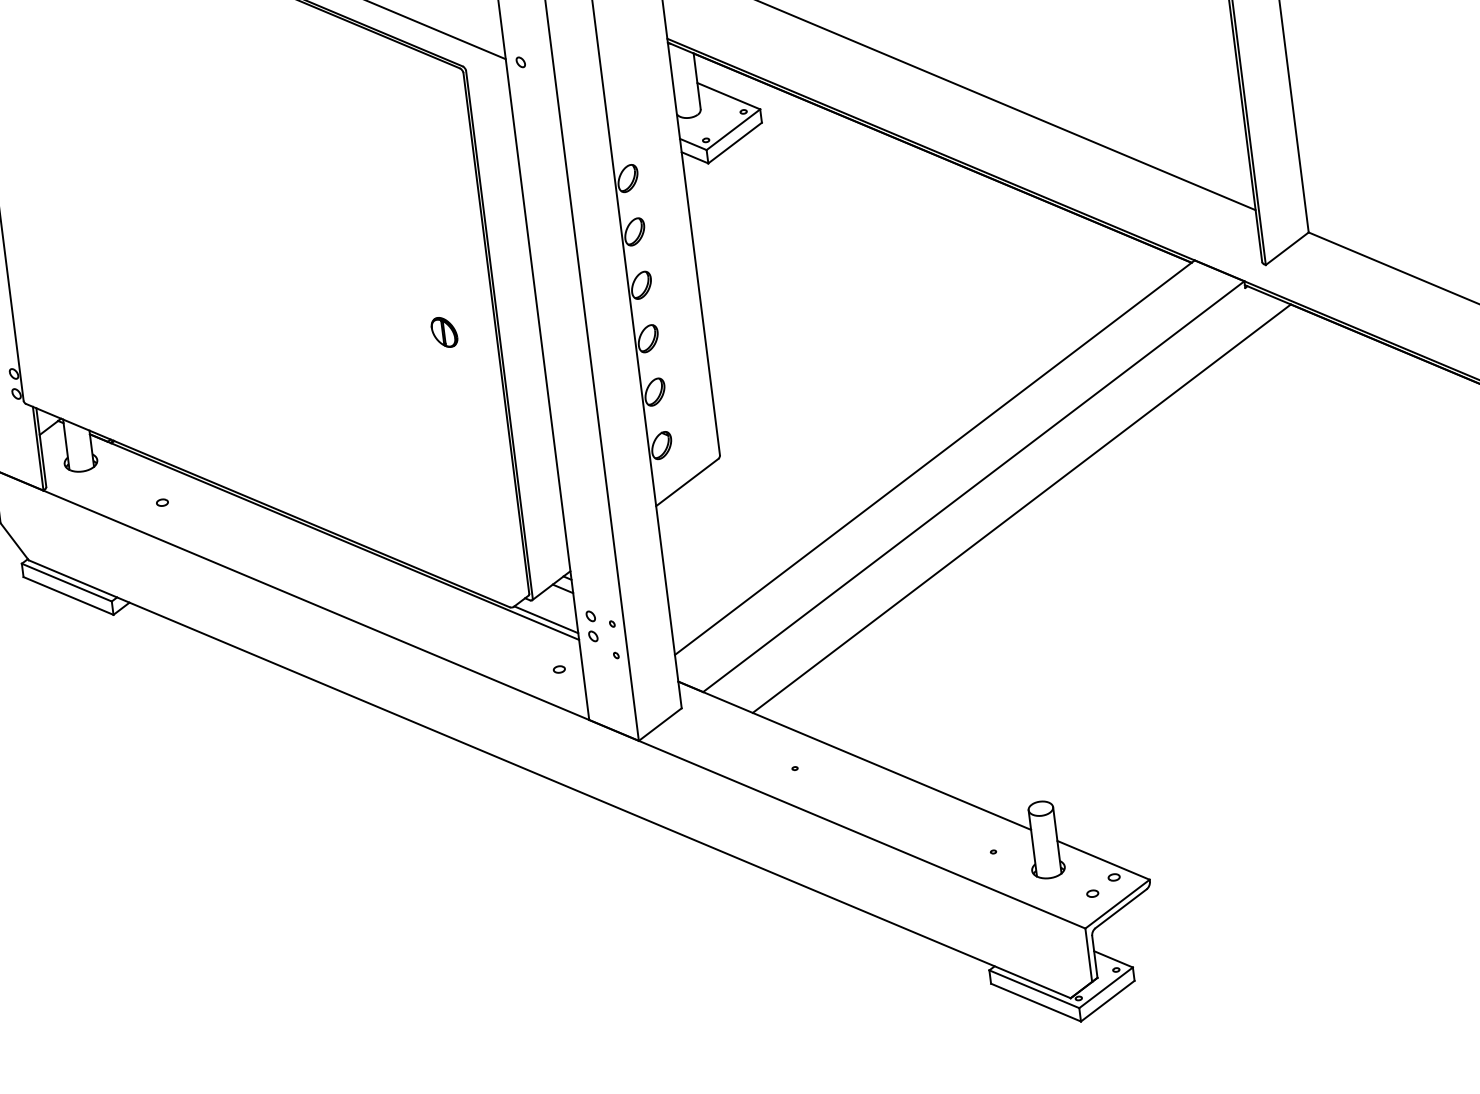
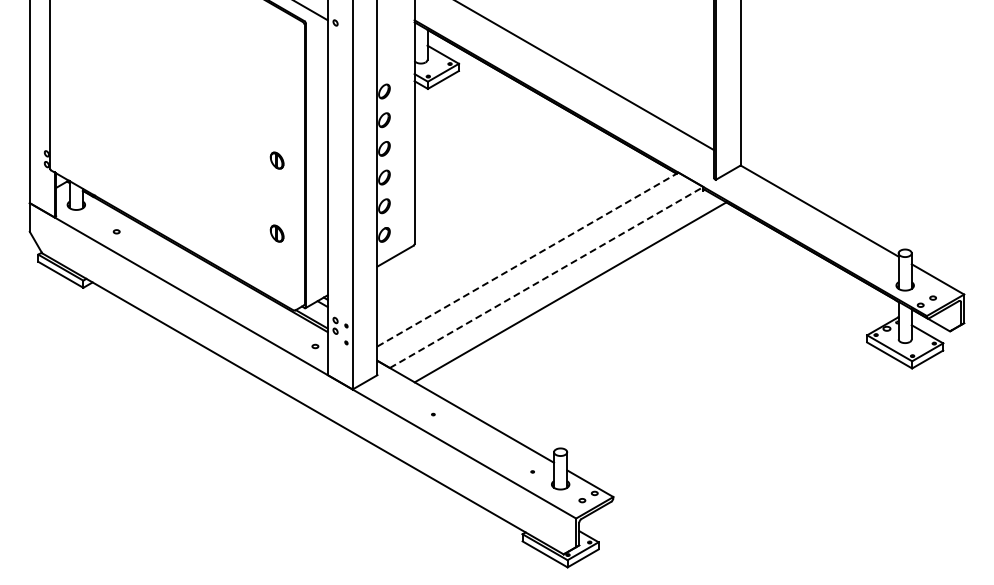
line: (935, 457) -> (528, 259), solid -> dashed
part: (460, 468) -> (276, 233), added
line: (975, 486) -> (547, 277), solid -> dashed

